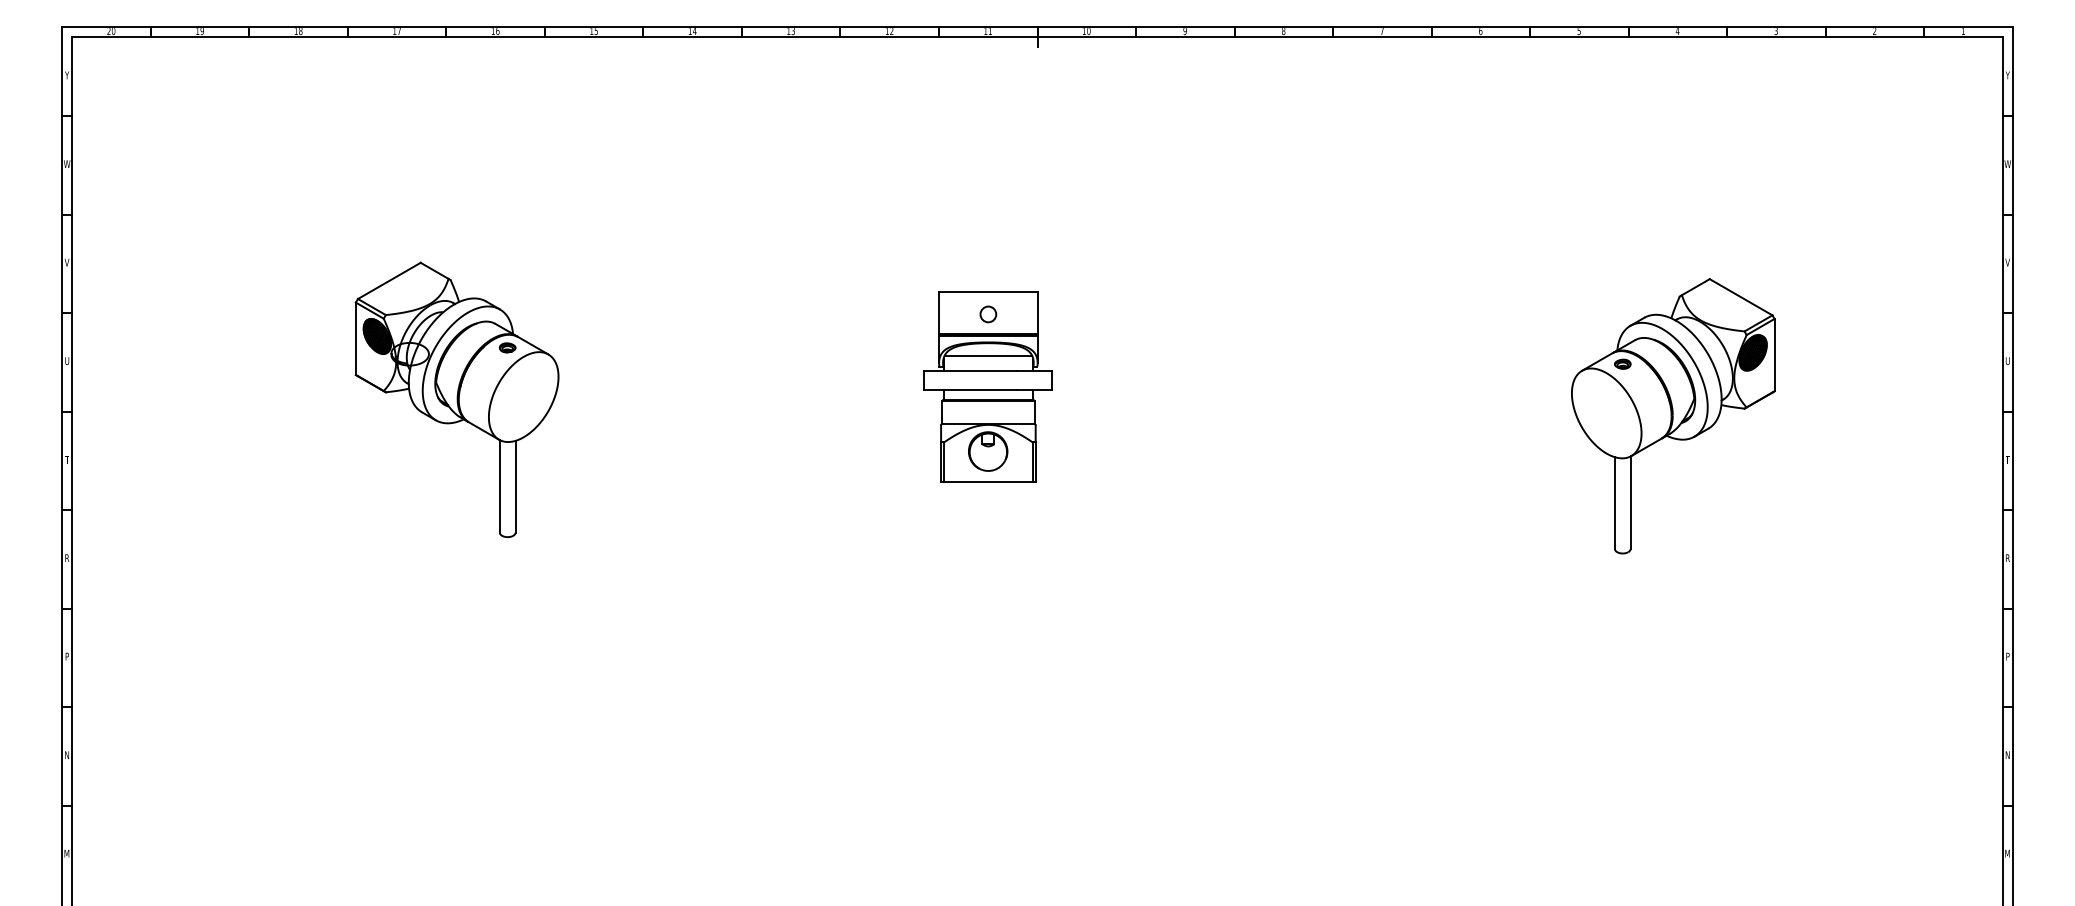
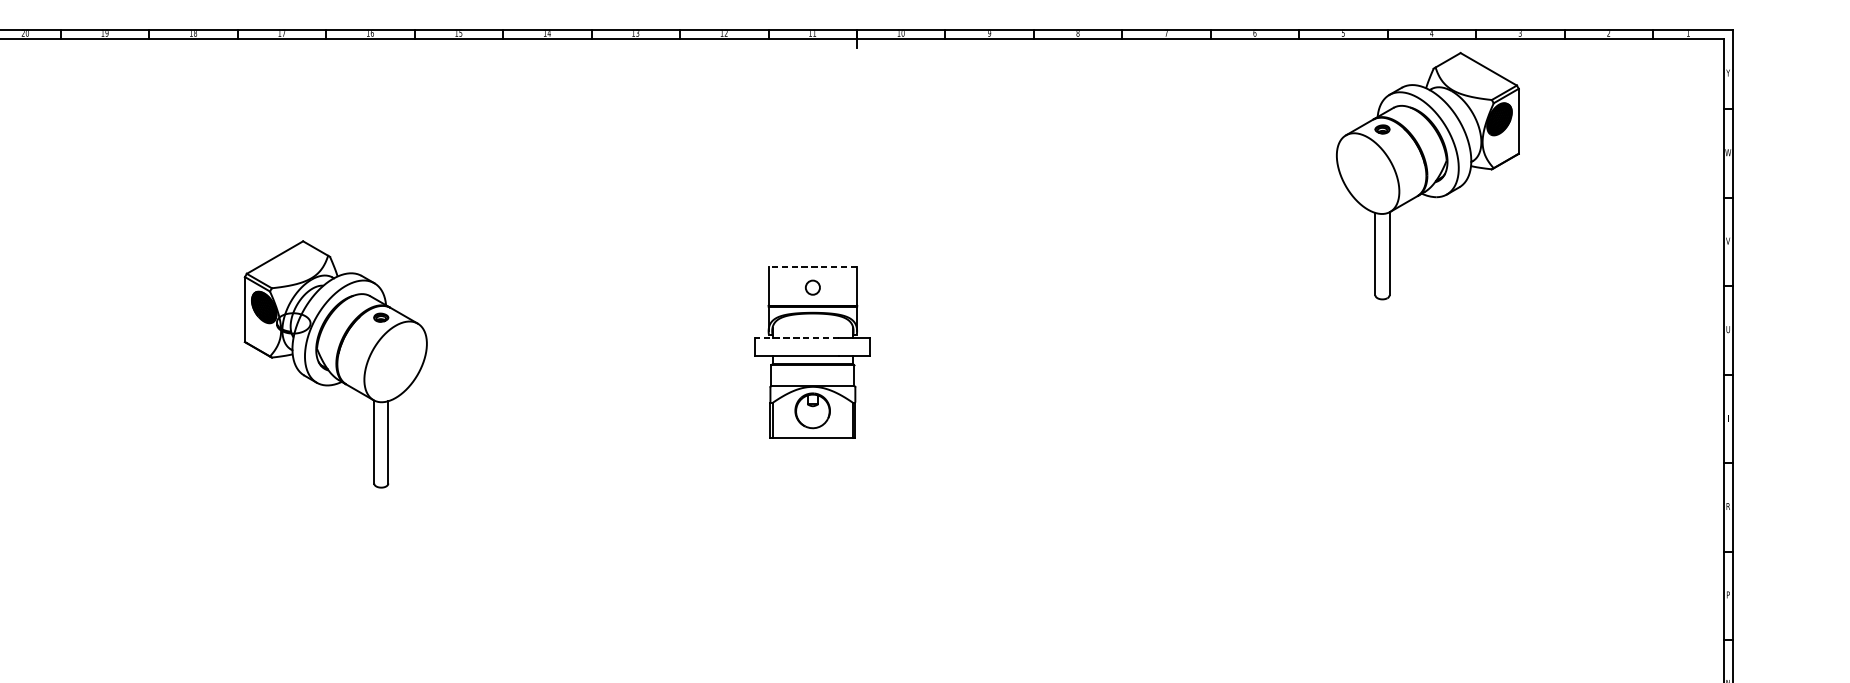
line: (987, 291) -> (812, 267), solid -> dashed
line: (988, 355) -> (812, 324), removed
line: (970, 370) -> (796, 338), solid -> dashed
part: (1673, 416) -> (1428, 176), moved

